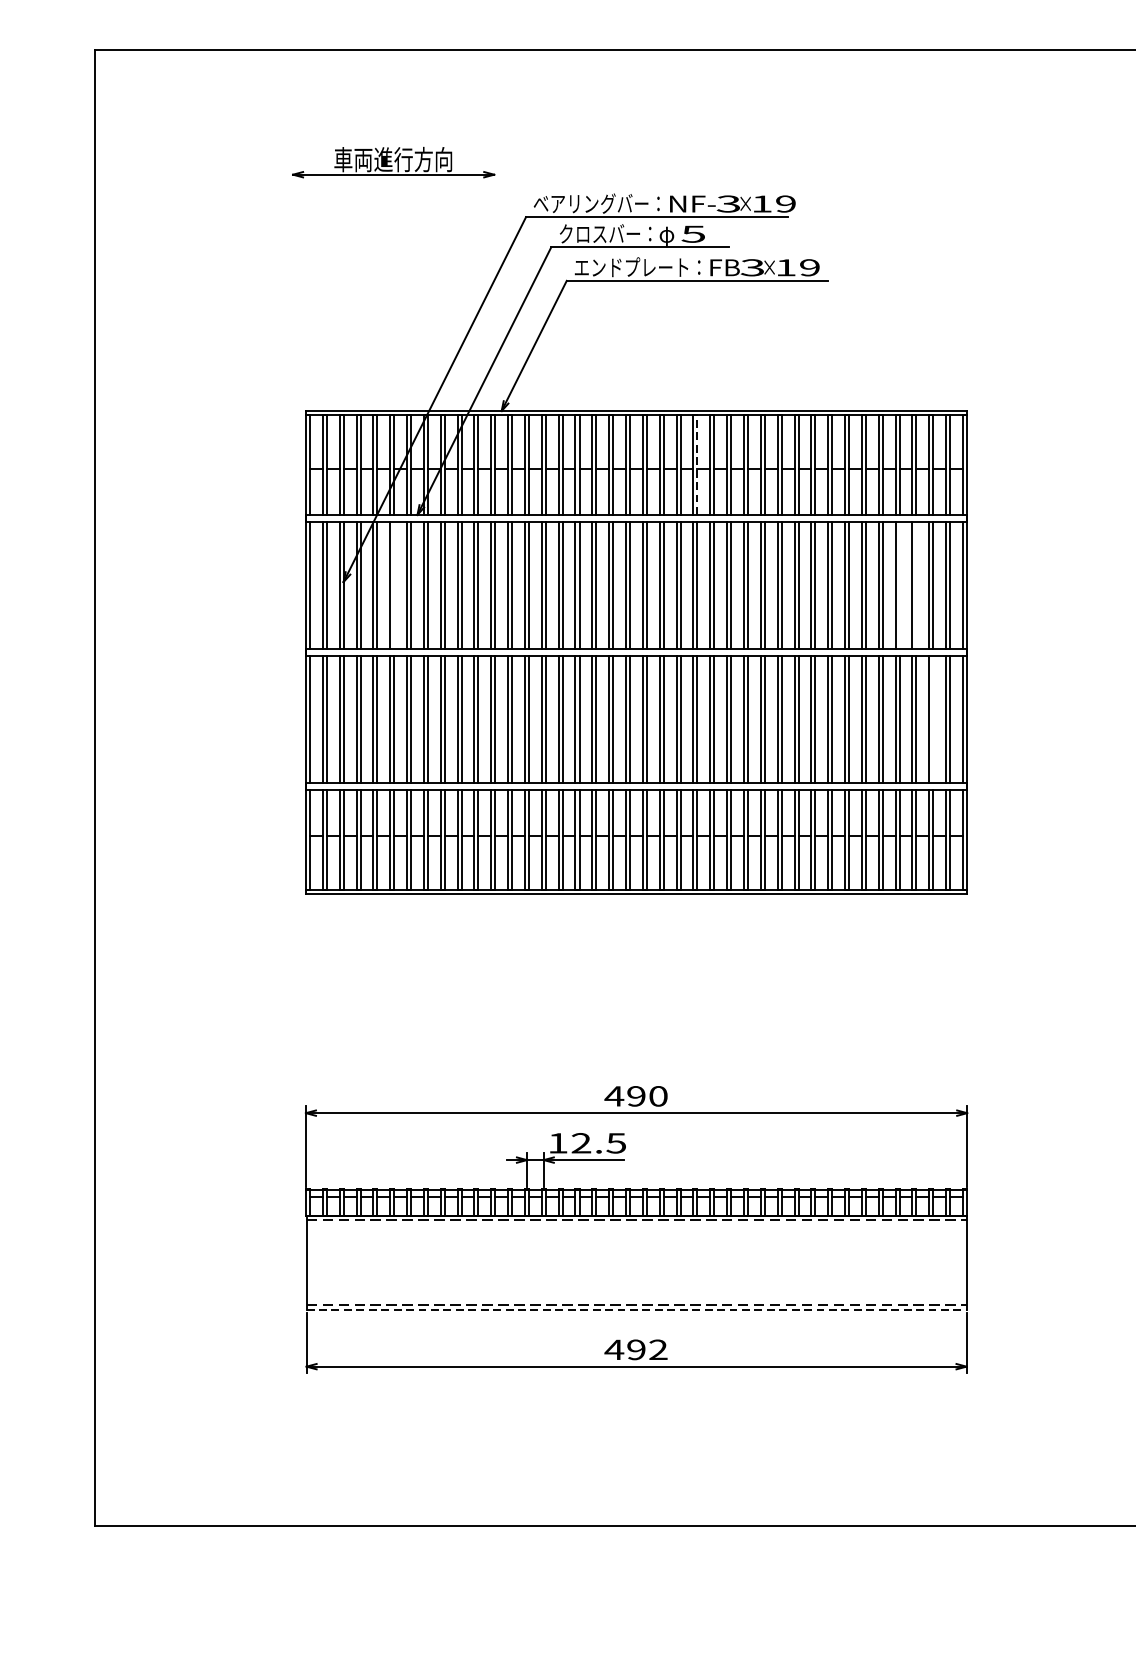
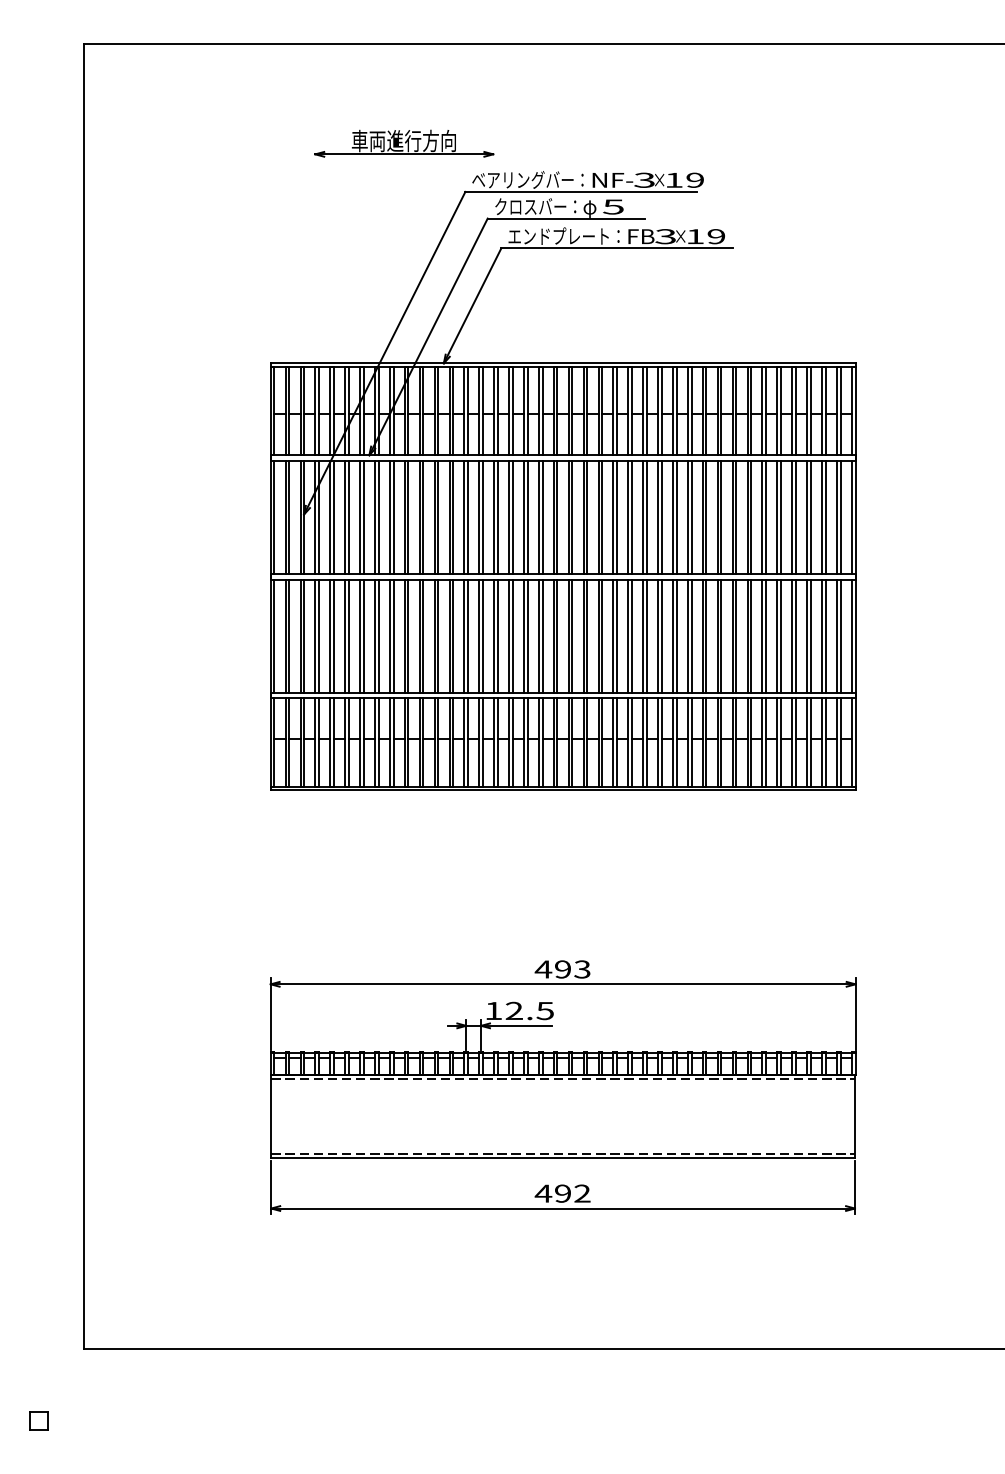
part: (393, 162) -> (404, 143), moved
line: (698, 464) -> (617, 410), dashed -> solid
line: (393, 585) -> (348, 517), added
line: (899, 585) -> (795, 517), added
line: (916, 585) -> (810, 517), added
line: (933, 718) -> (825, 635), added
text: (658, 1096) -> (582, 969), 490 -> 493
line: (636, 1310) -> (563, 1158), dashed -> solid
part: (43, 1606) -> (38, 1420), added

